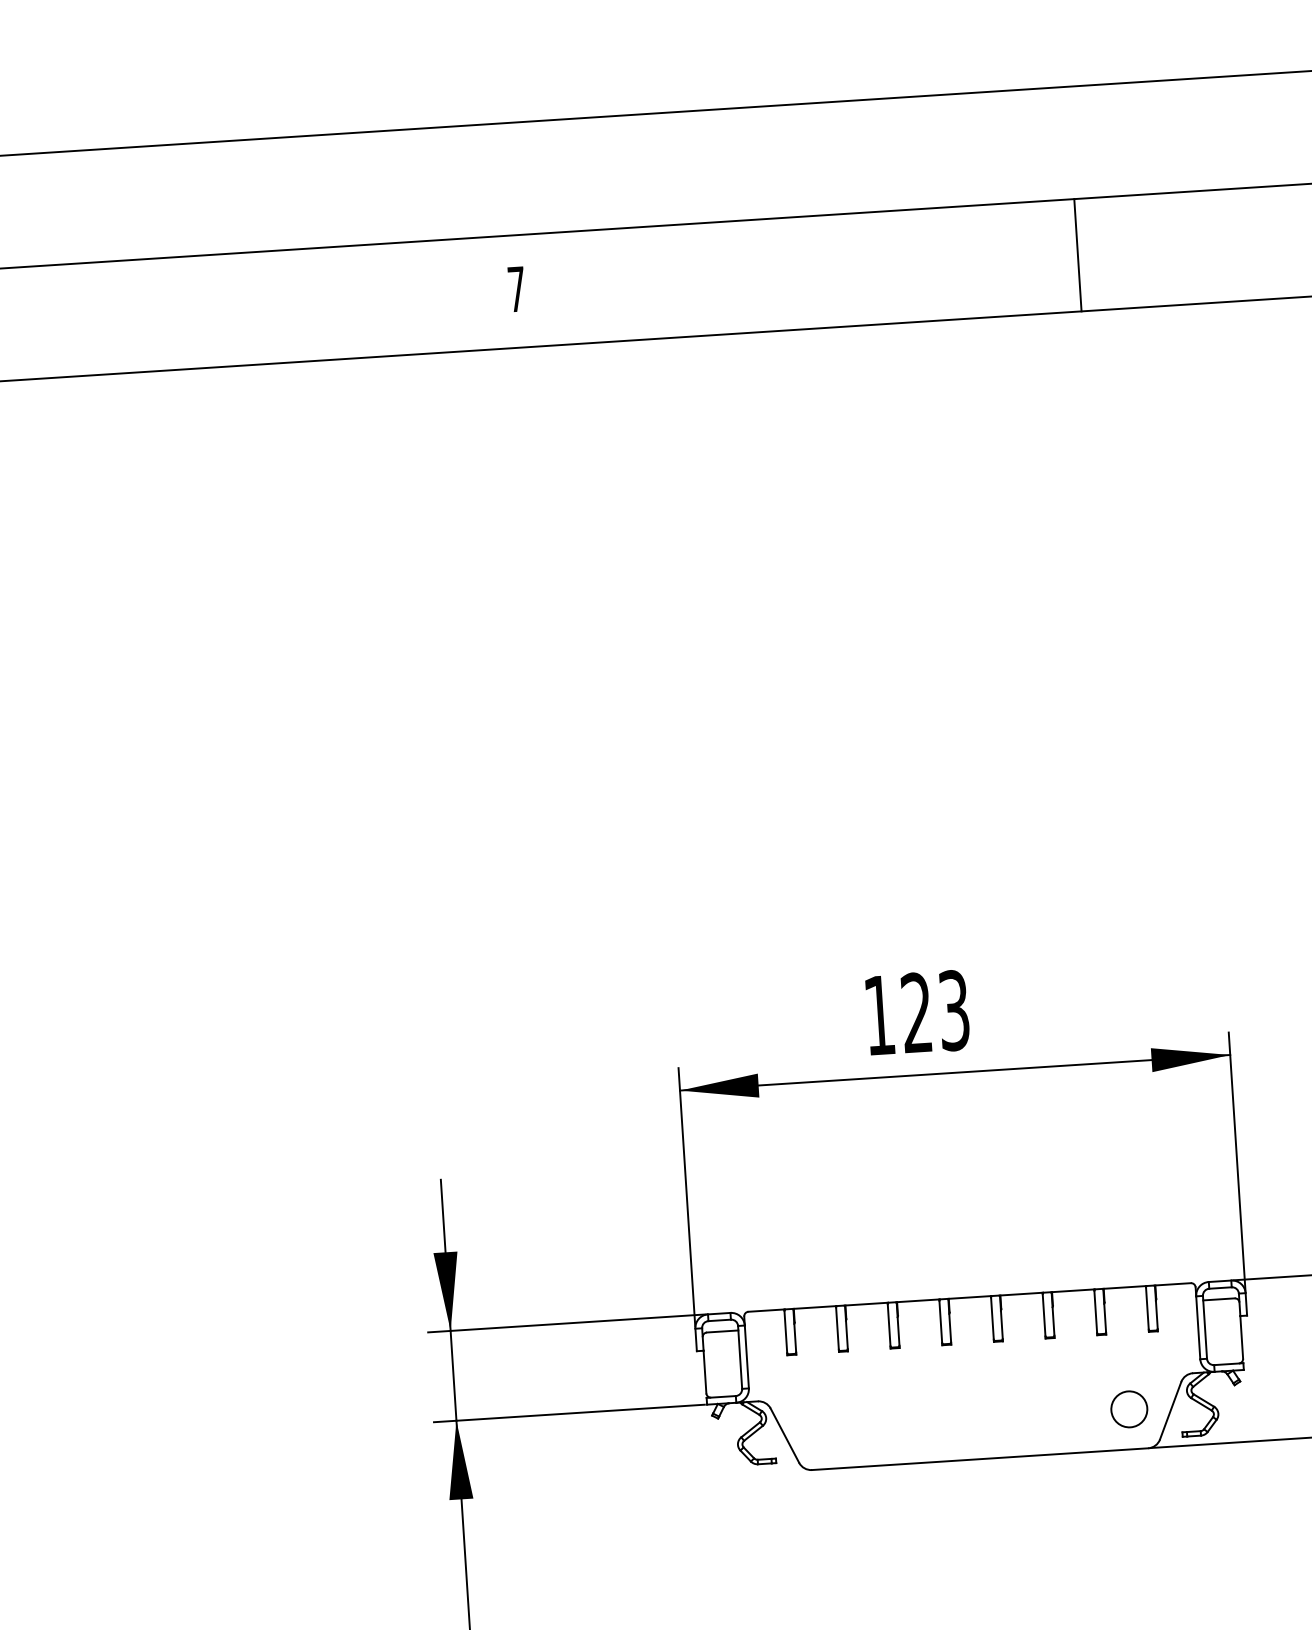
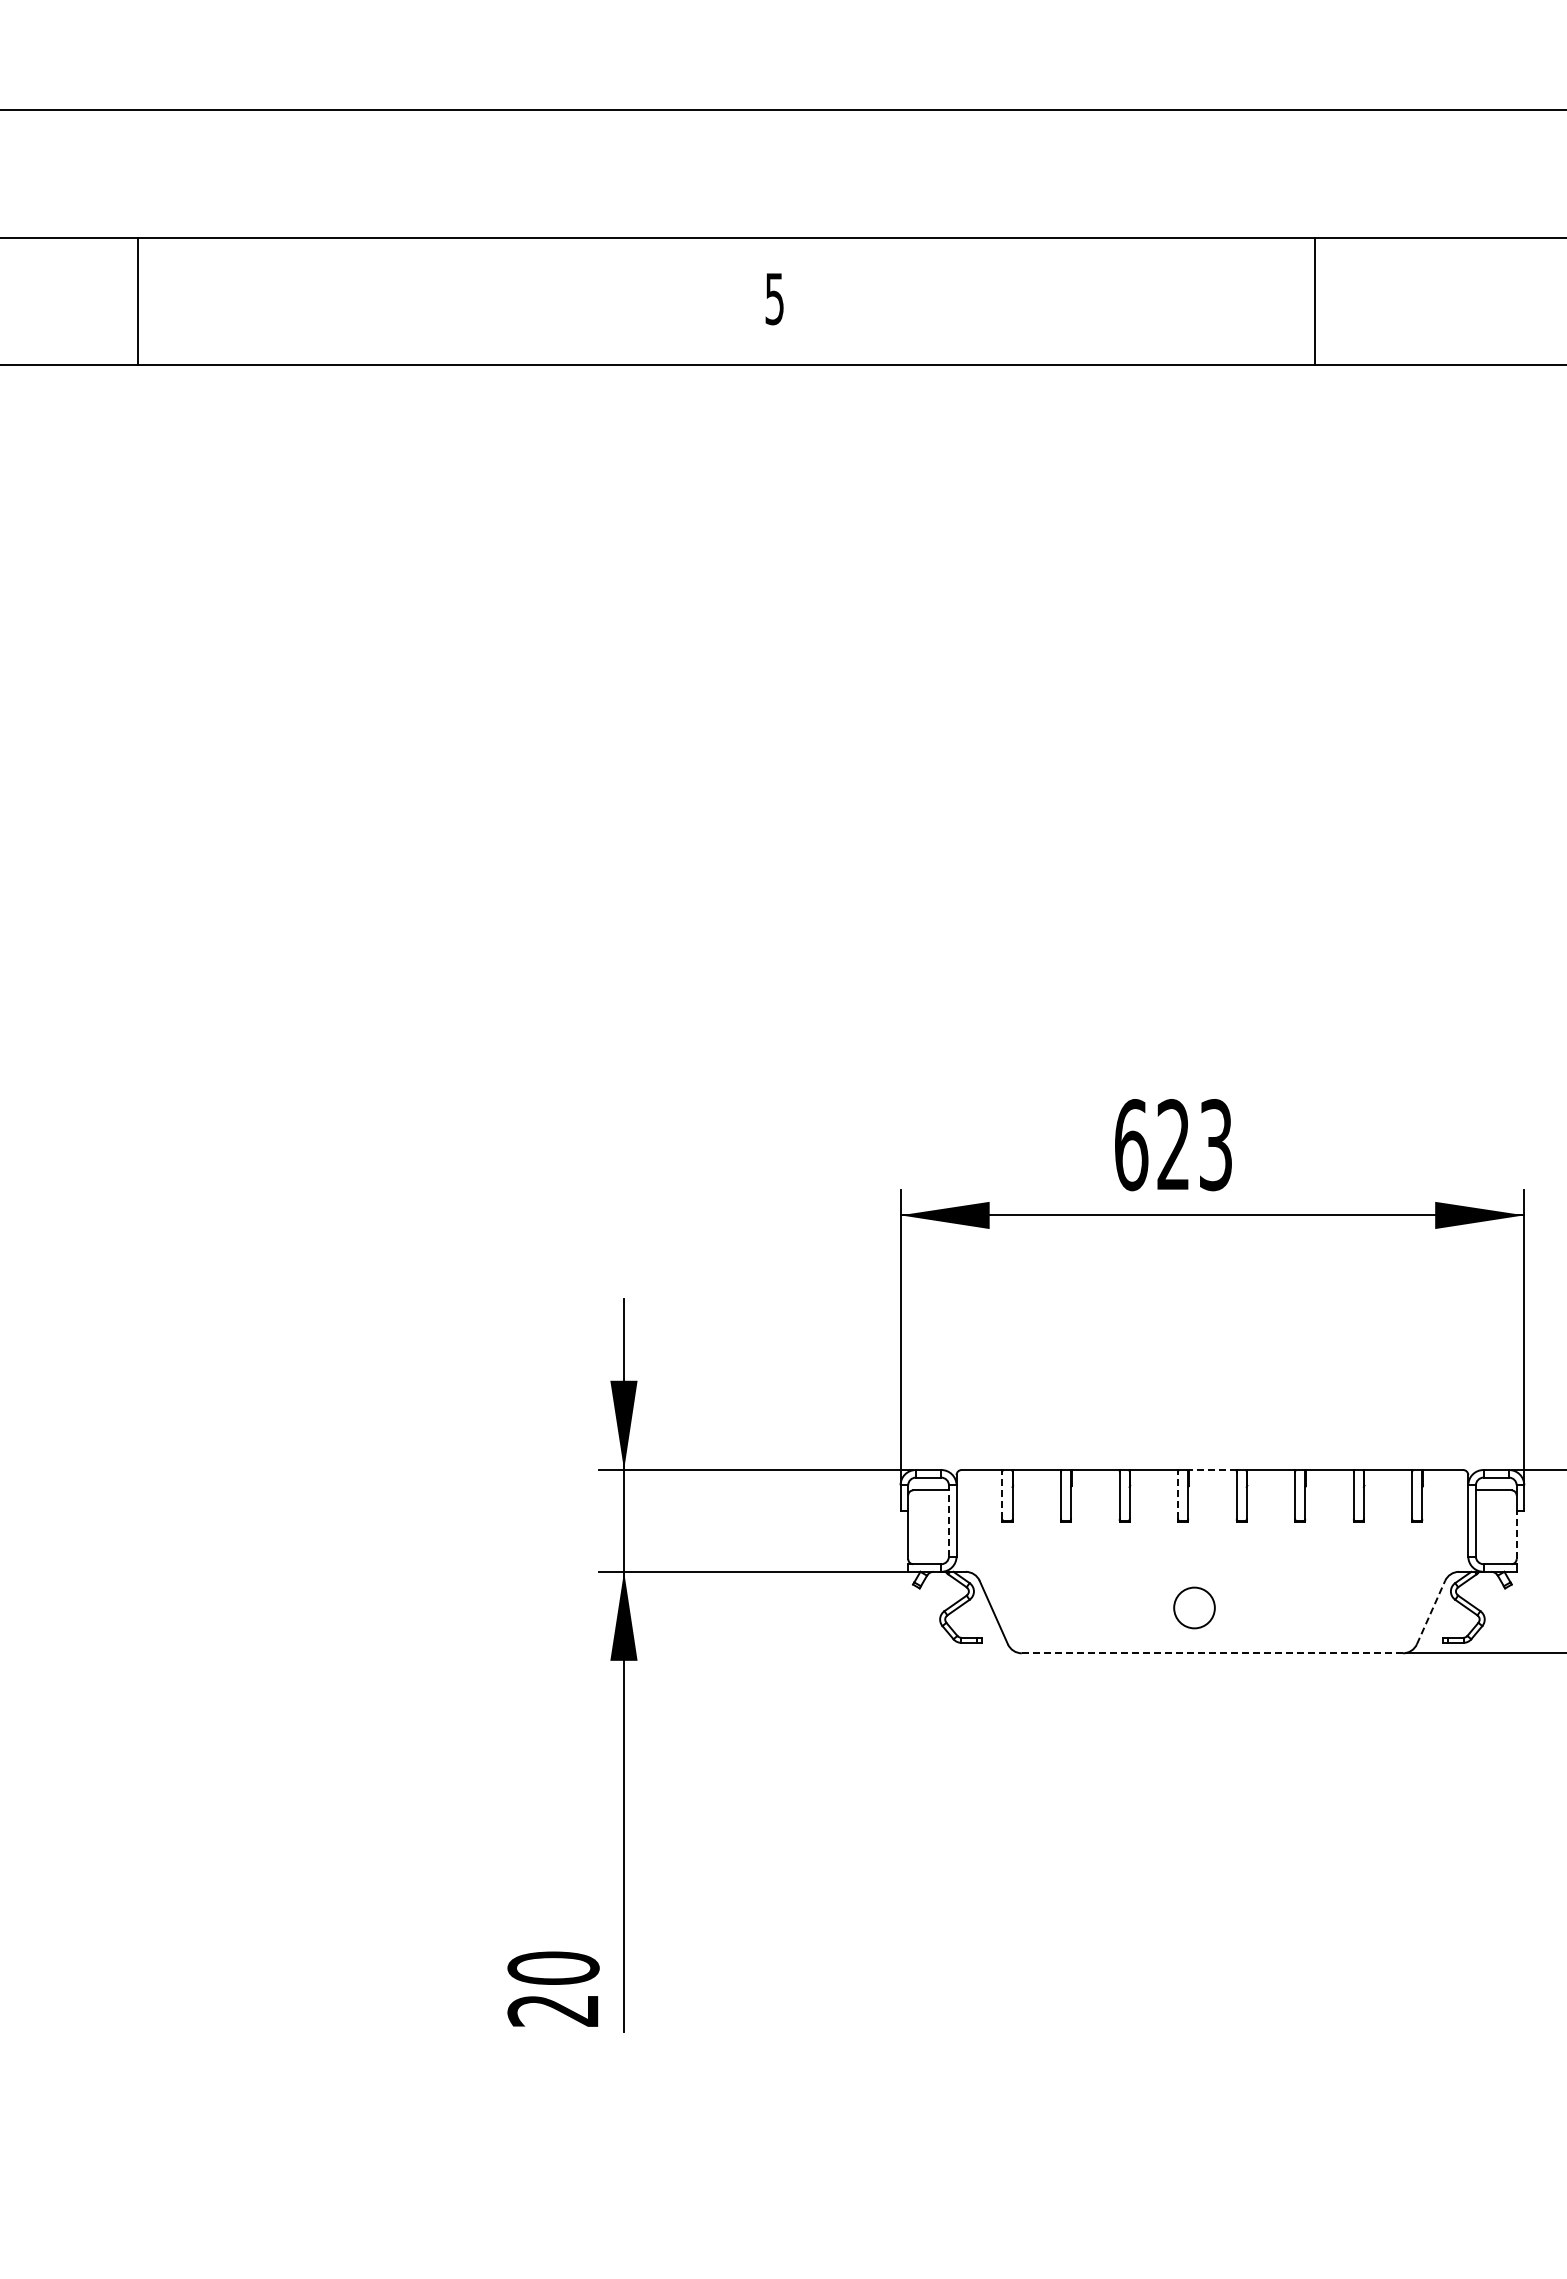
line: (1077, 255) -> (1314, 301), moved
text: (516, 289) -> (774, 299), 7 -> 5
text: (879, 1015) -> (1131, 1145), 123 -> 623
line: (969, 1297) -> (1212, 1470), solid -> dashed
line: (941, 1321) -> (1178, 1495), solid -> dashed
line: (785, 1331) -> (1002, 1495), solid -> dashed
line: (1241, 1337) -> (1516, 1534), solid -> dashed
line: (739, 1357) -> (948, 1520), solid -> dashed
circle: (1129, 1408) -> (1194, 1607), moved
line: (1171, 1410) -> (1431, 1612), solid -> dashed
line: (980, 1459) -> (1212, 1653), solid -> dashed

